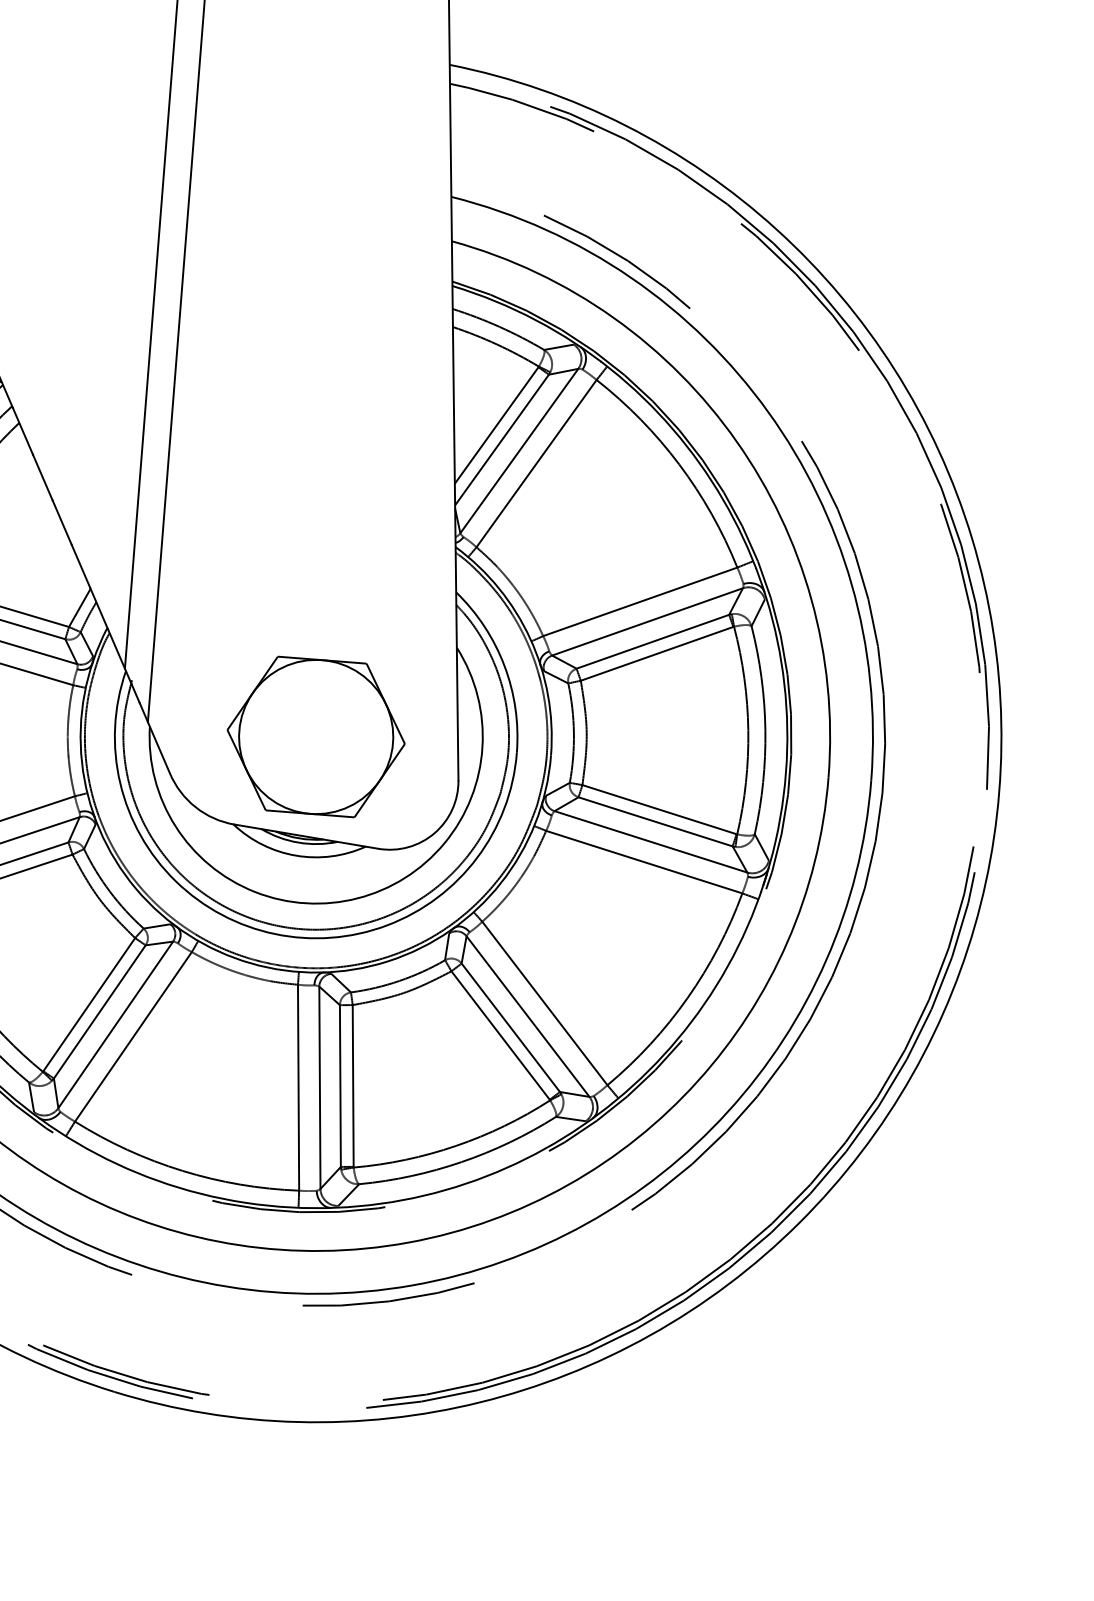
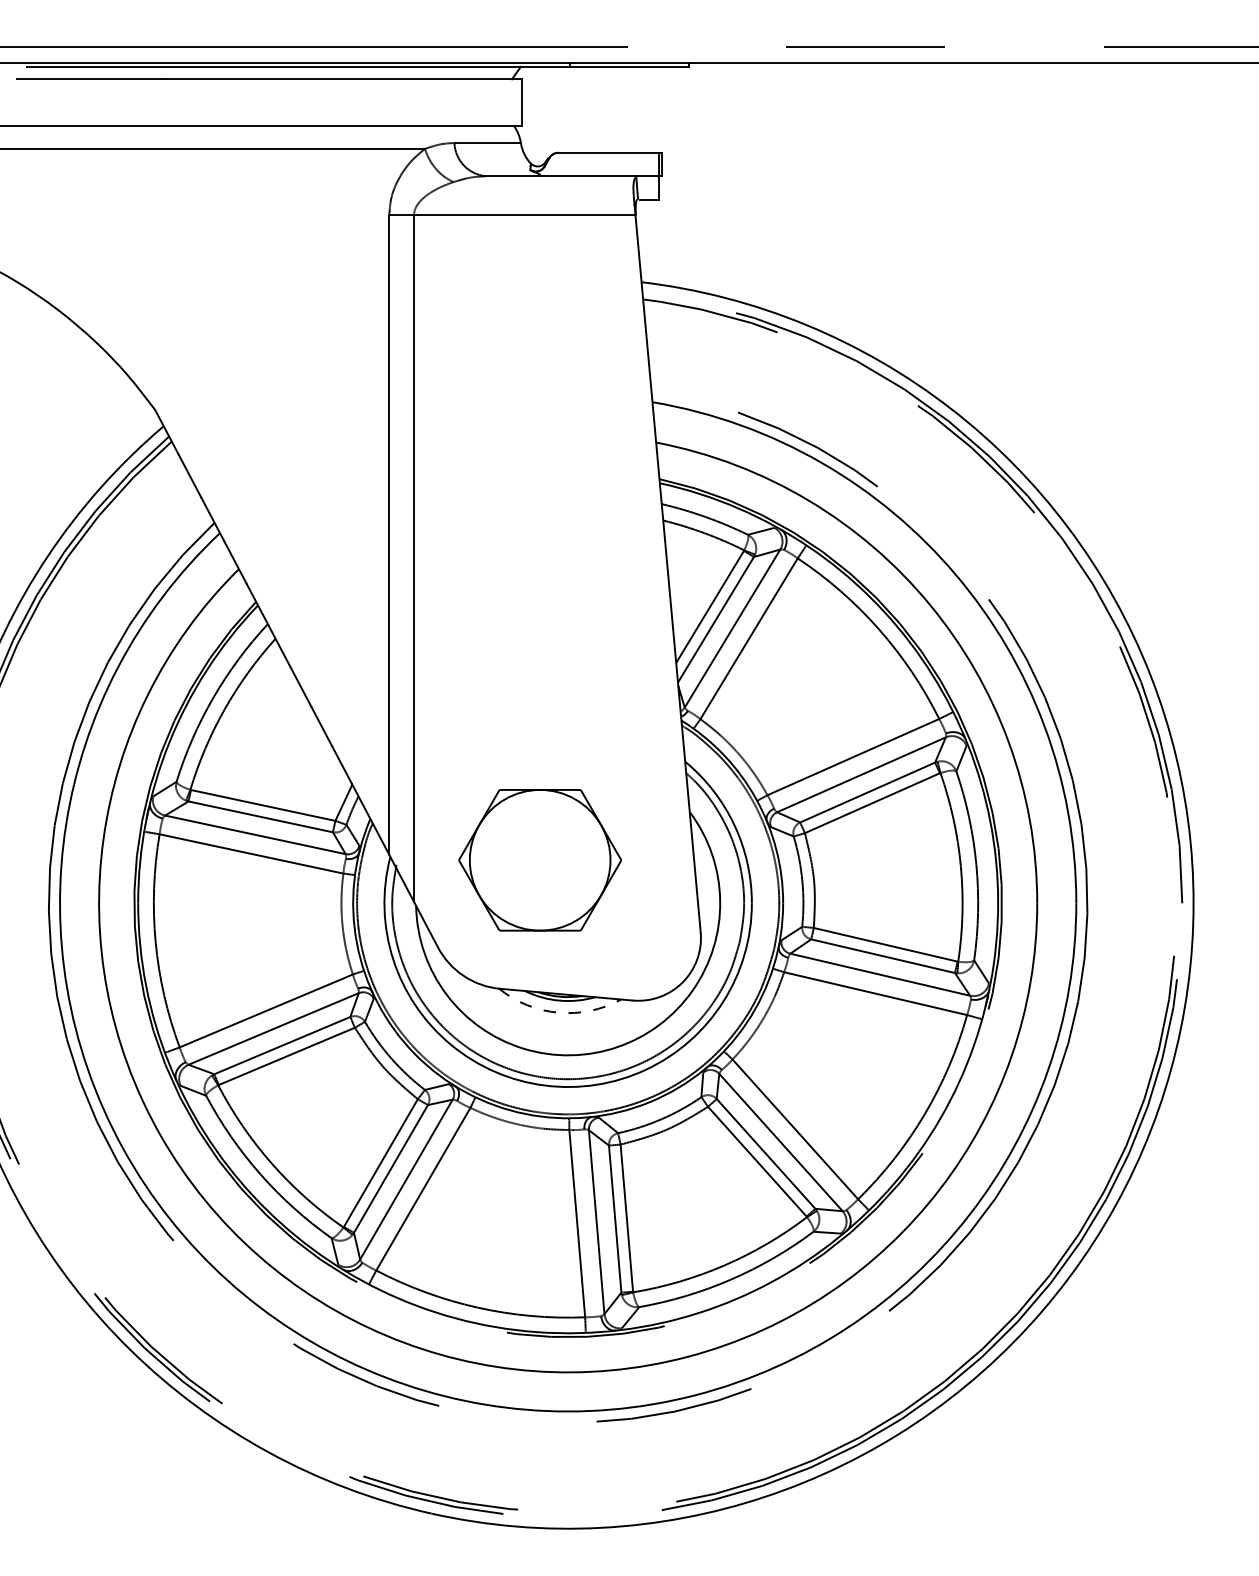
part: (315, 737) -> (539, 860), moved
arc: (296, 855) -> (558, 1012), solid -> dashed

